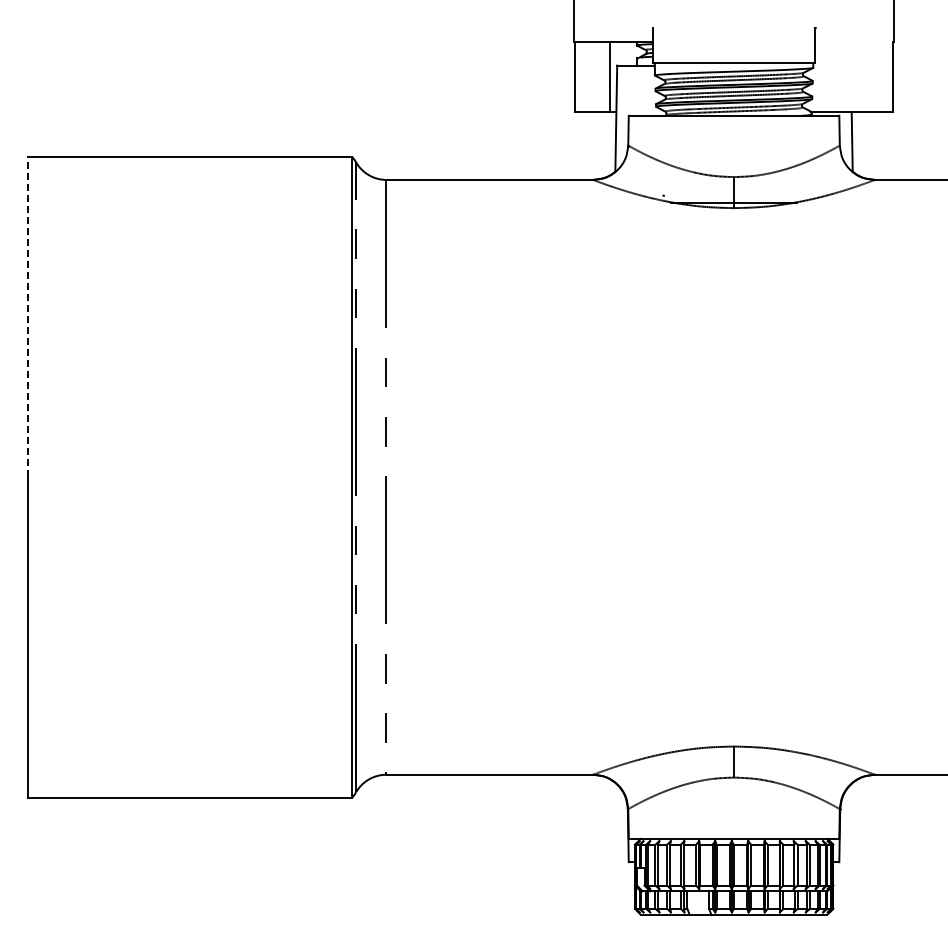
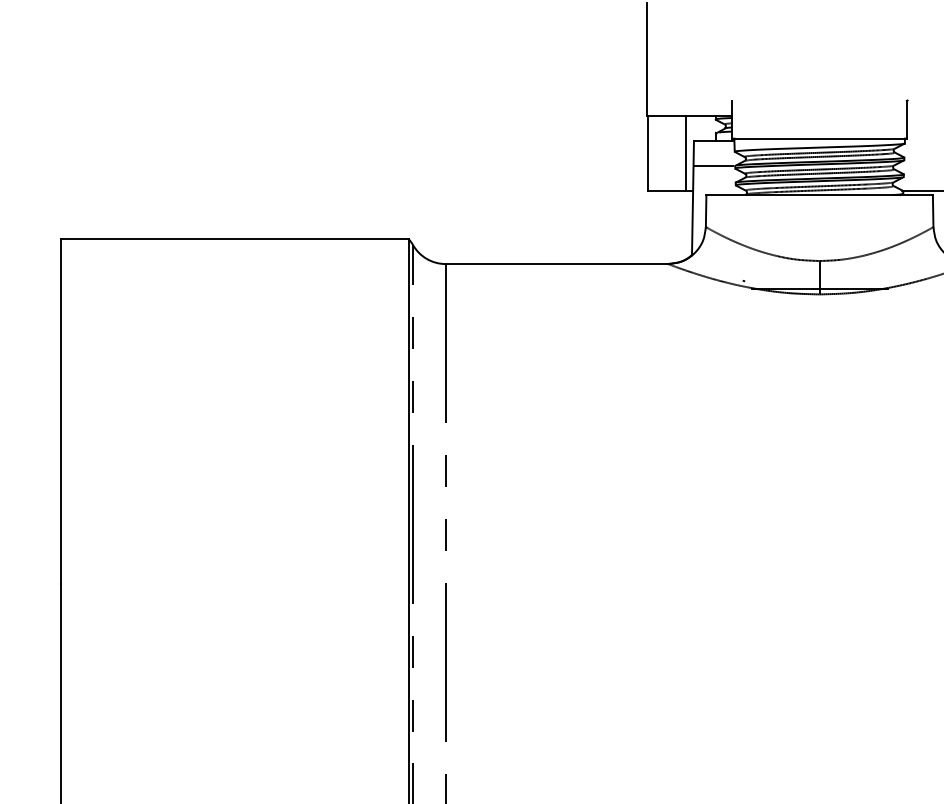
line: (635, 88) -> (713, 165), added
line: (28, 316) -> (60, 410), dashed -> solid

